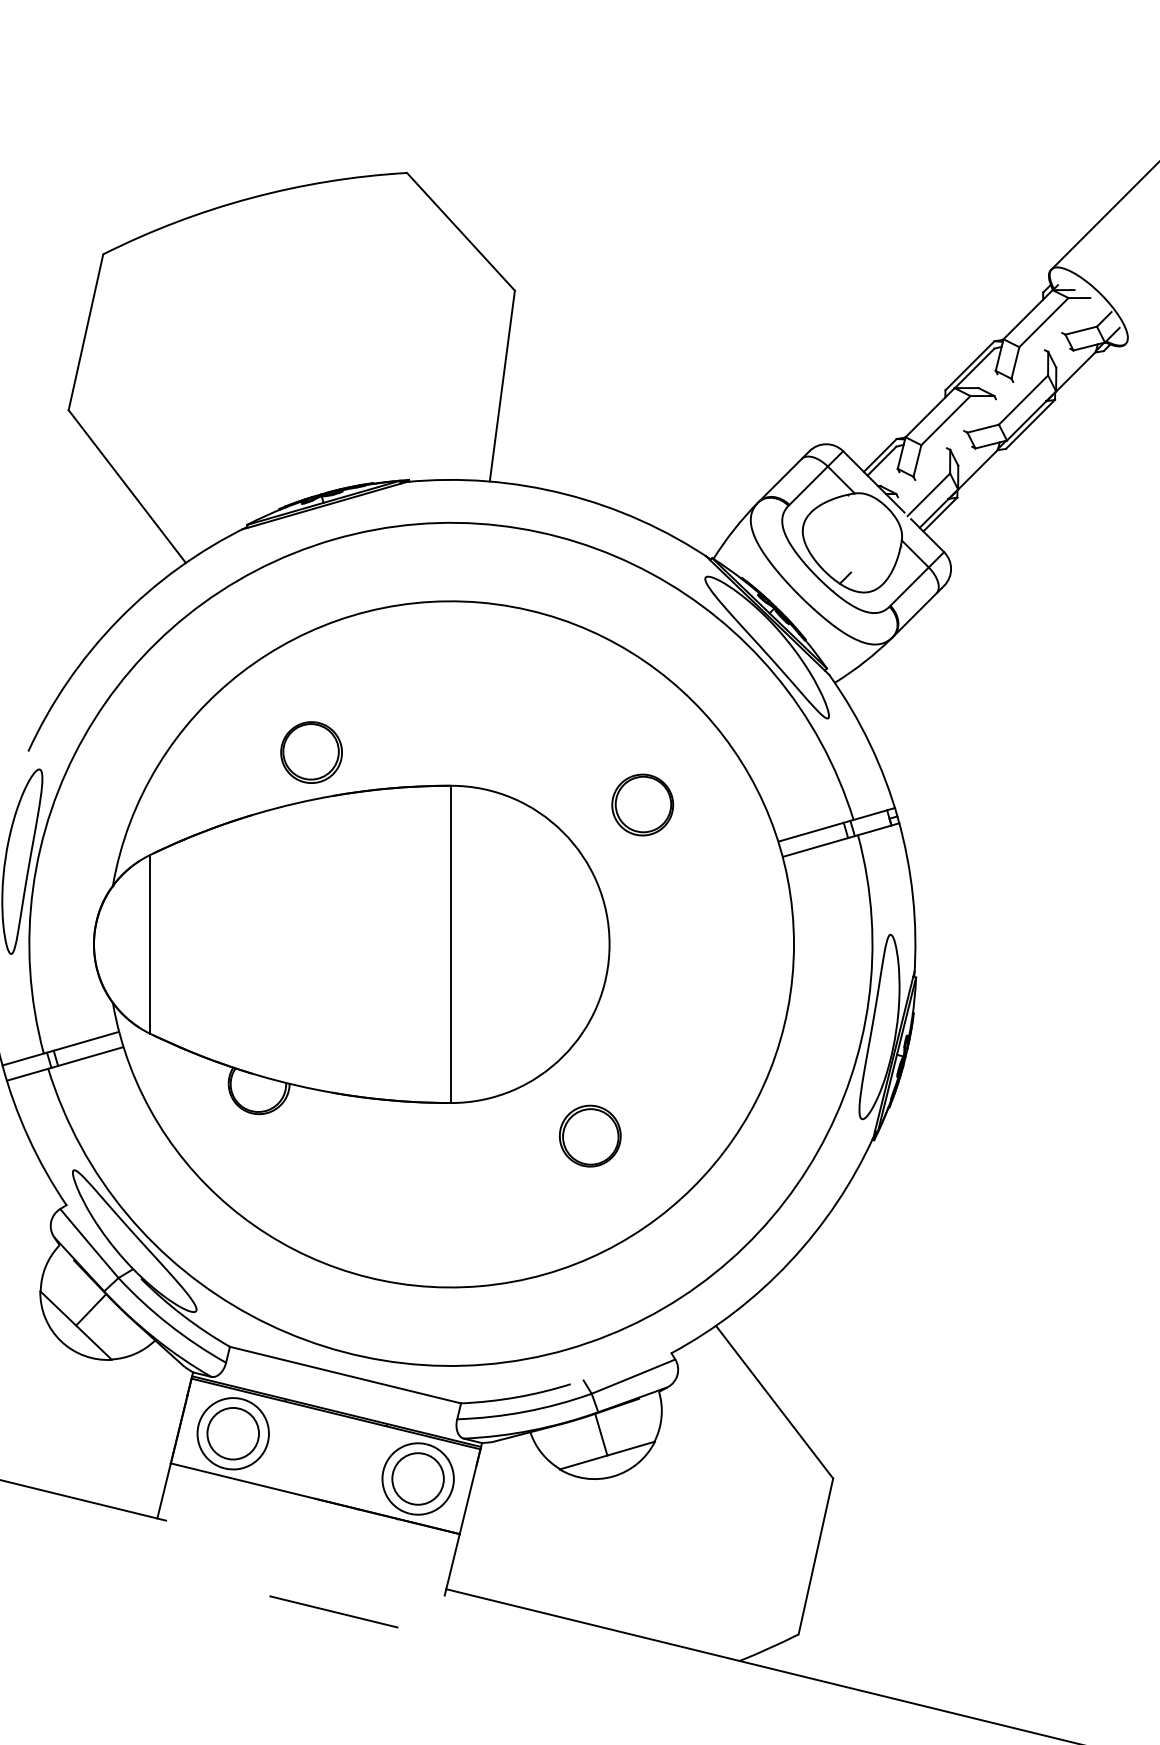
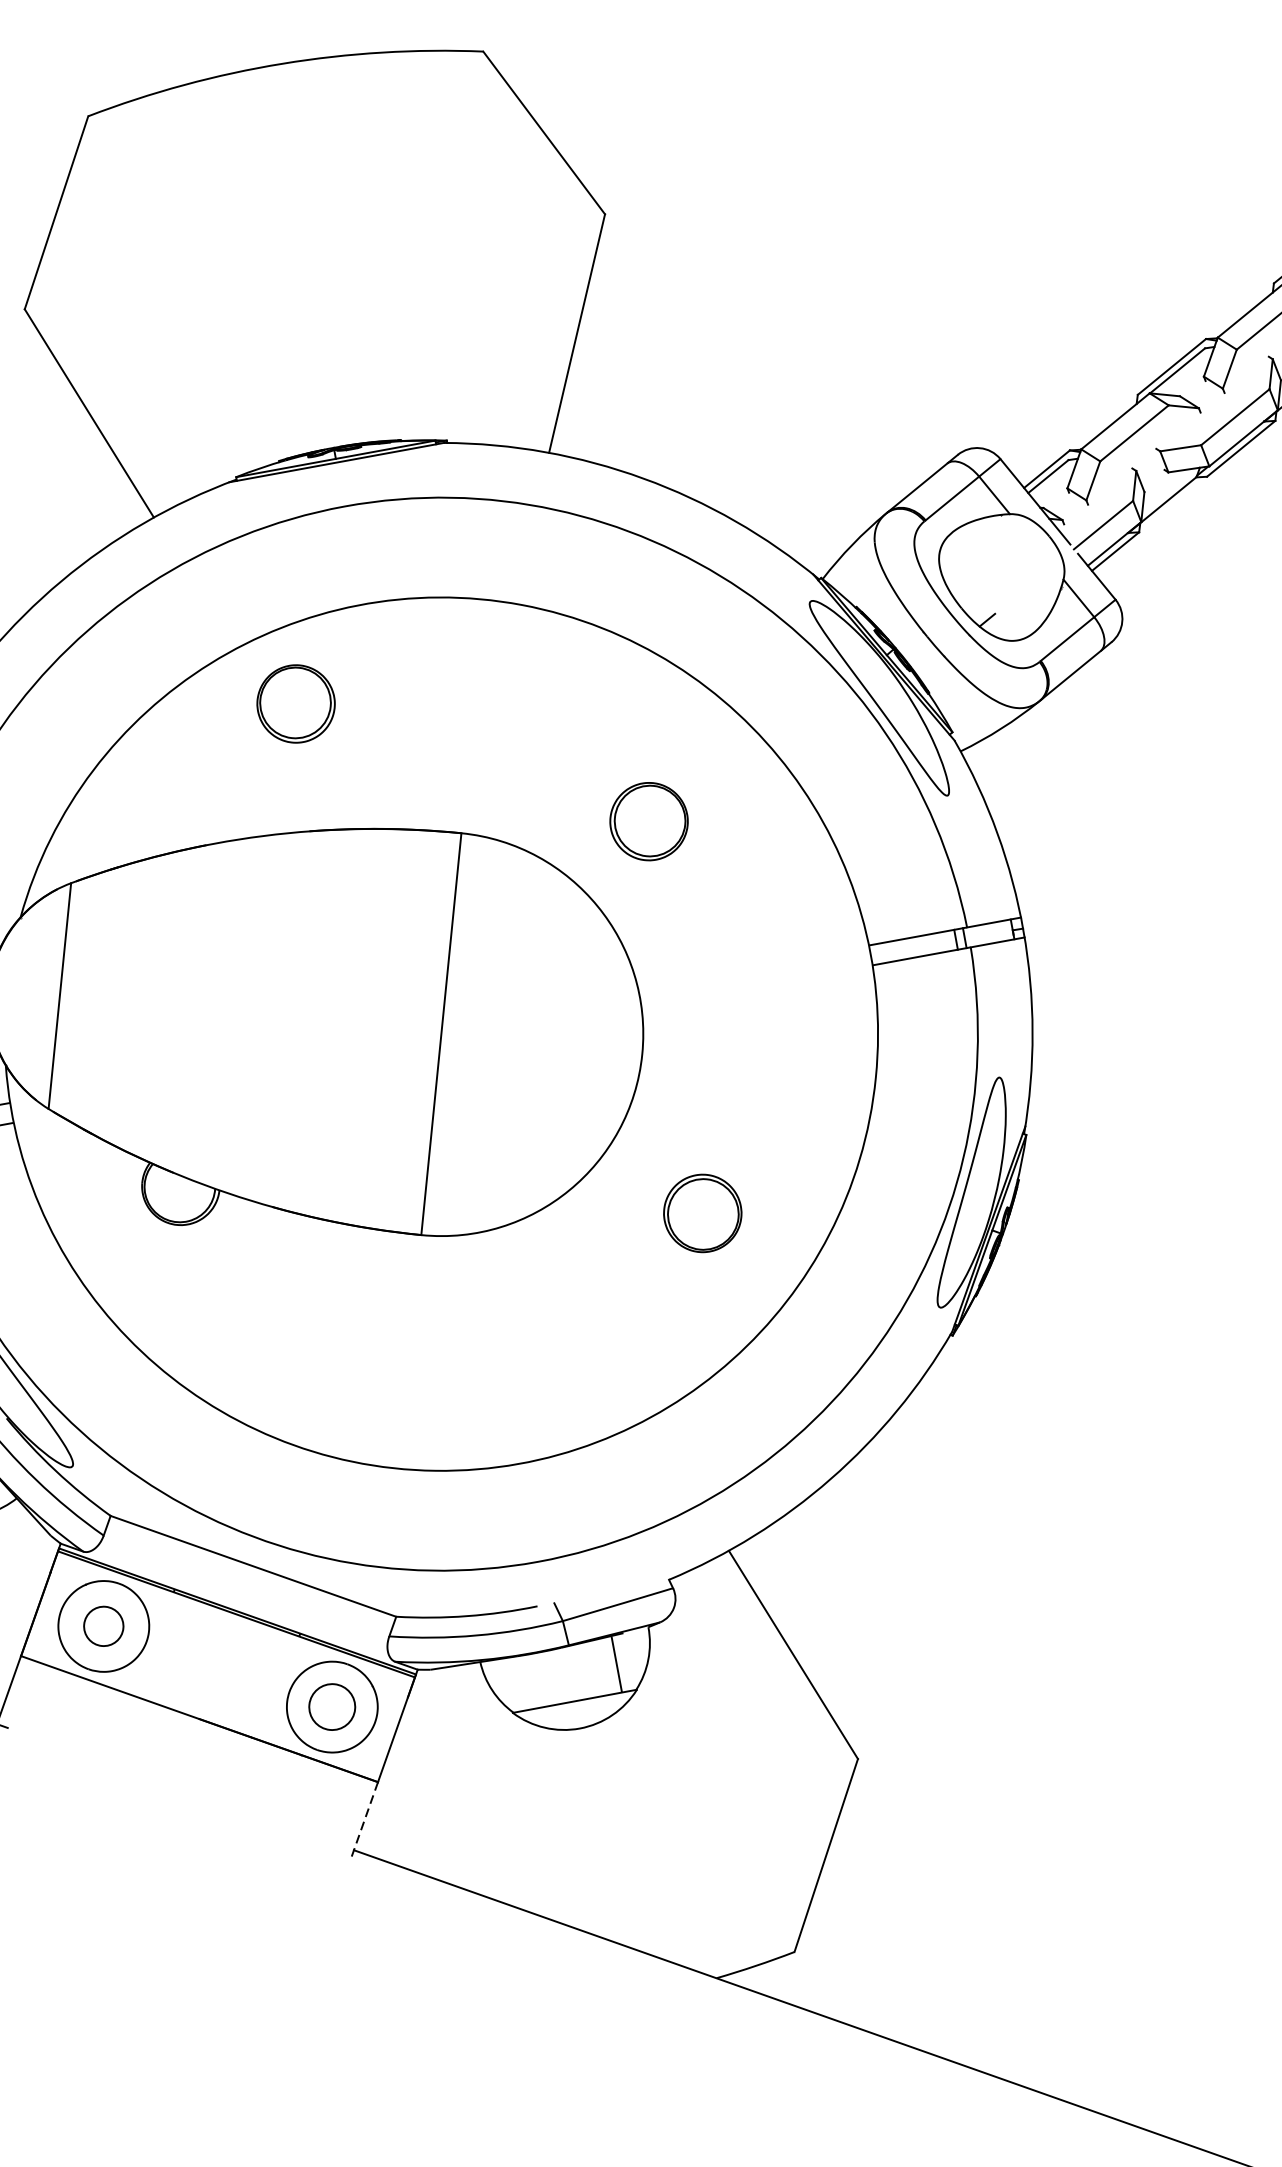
part: (311, 752) -> (296, 703), moved
part: (642, 804) -> (648, 820), moved
part: (590, 1135) -> (703, 1212), moved
circle: (233, 1433) -> (104, 1626), size x0.6
line: (601, 1434) -> (617, 1664), moved
circle: (417, 1478) -> (331, 1706), size x0.7
line: (452, 1564) -> (364, 1819), solid -> dashed
line: (333, 1611) -> (208, 1864), removed

